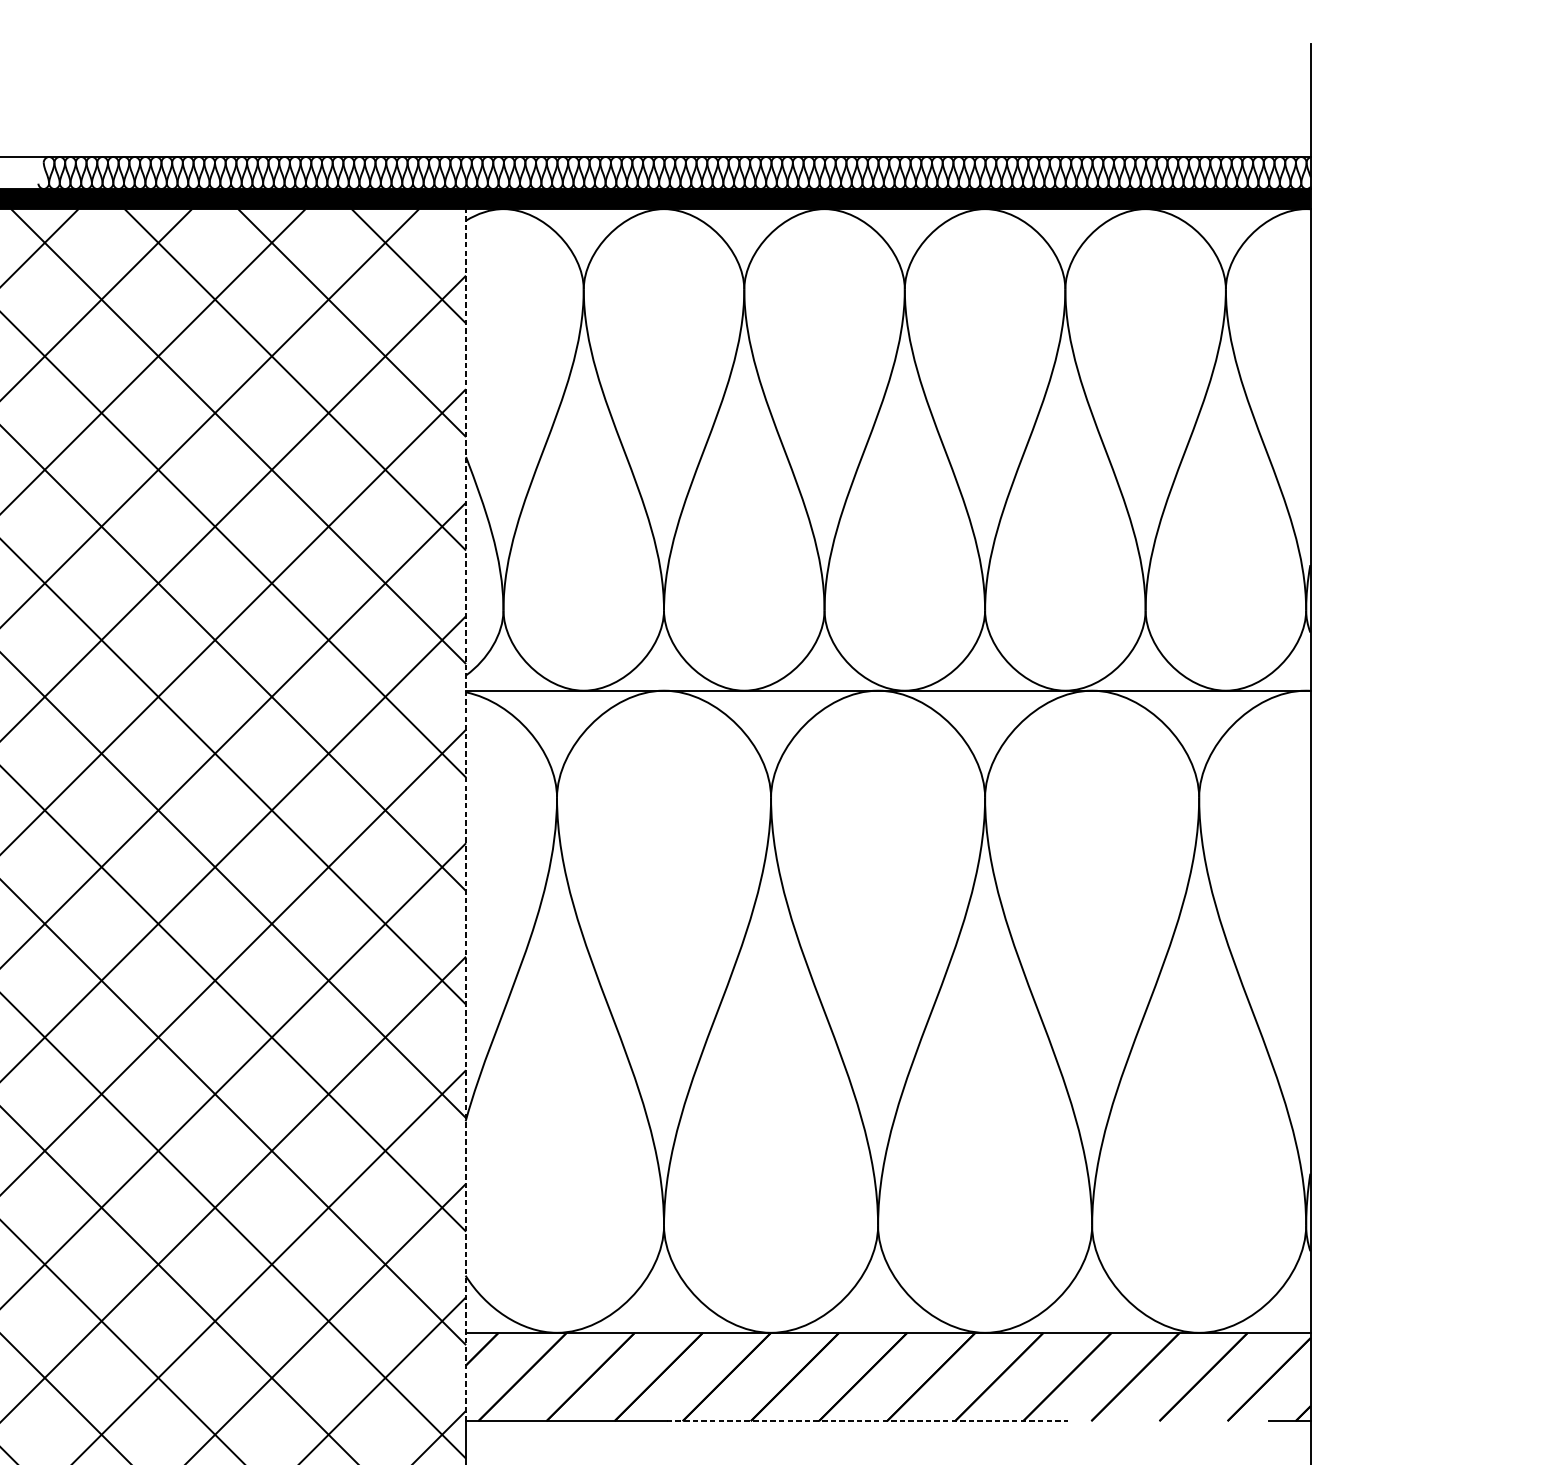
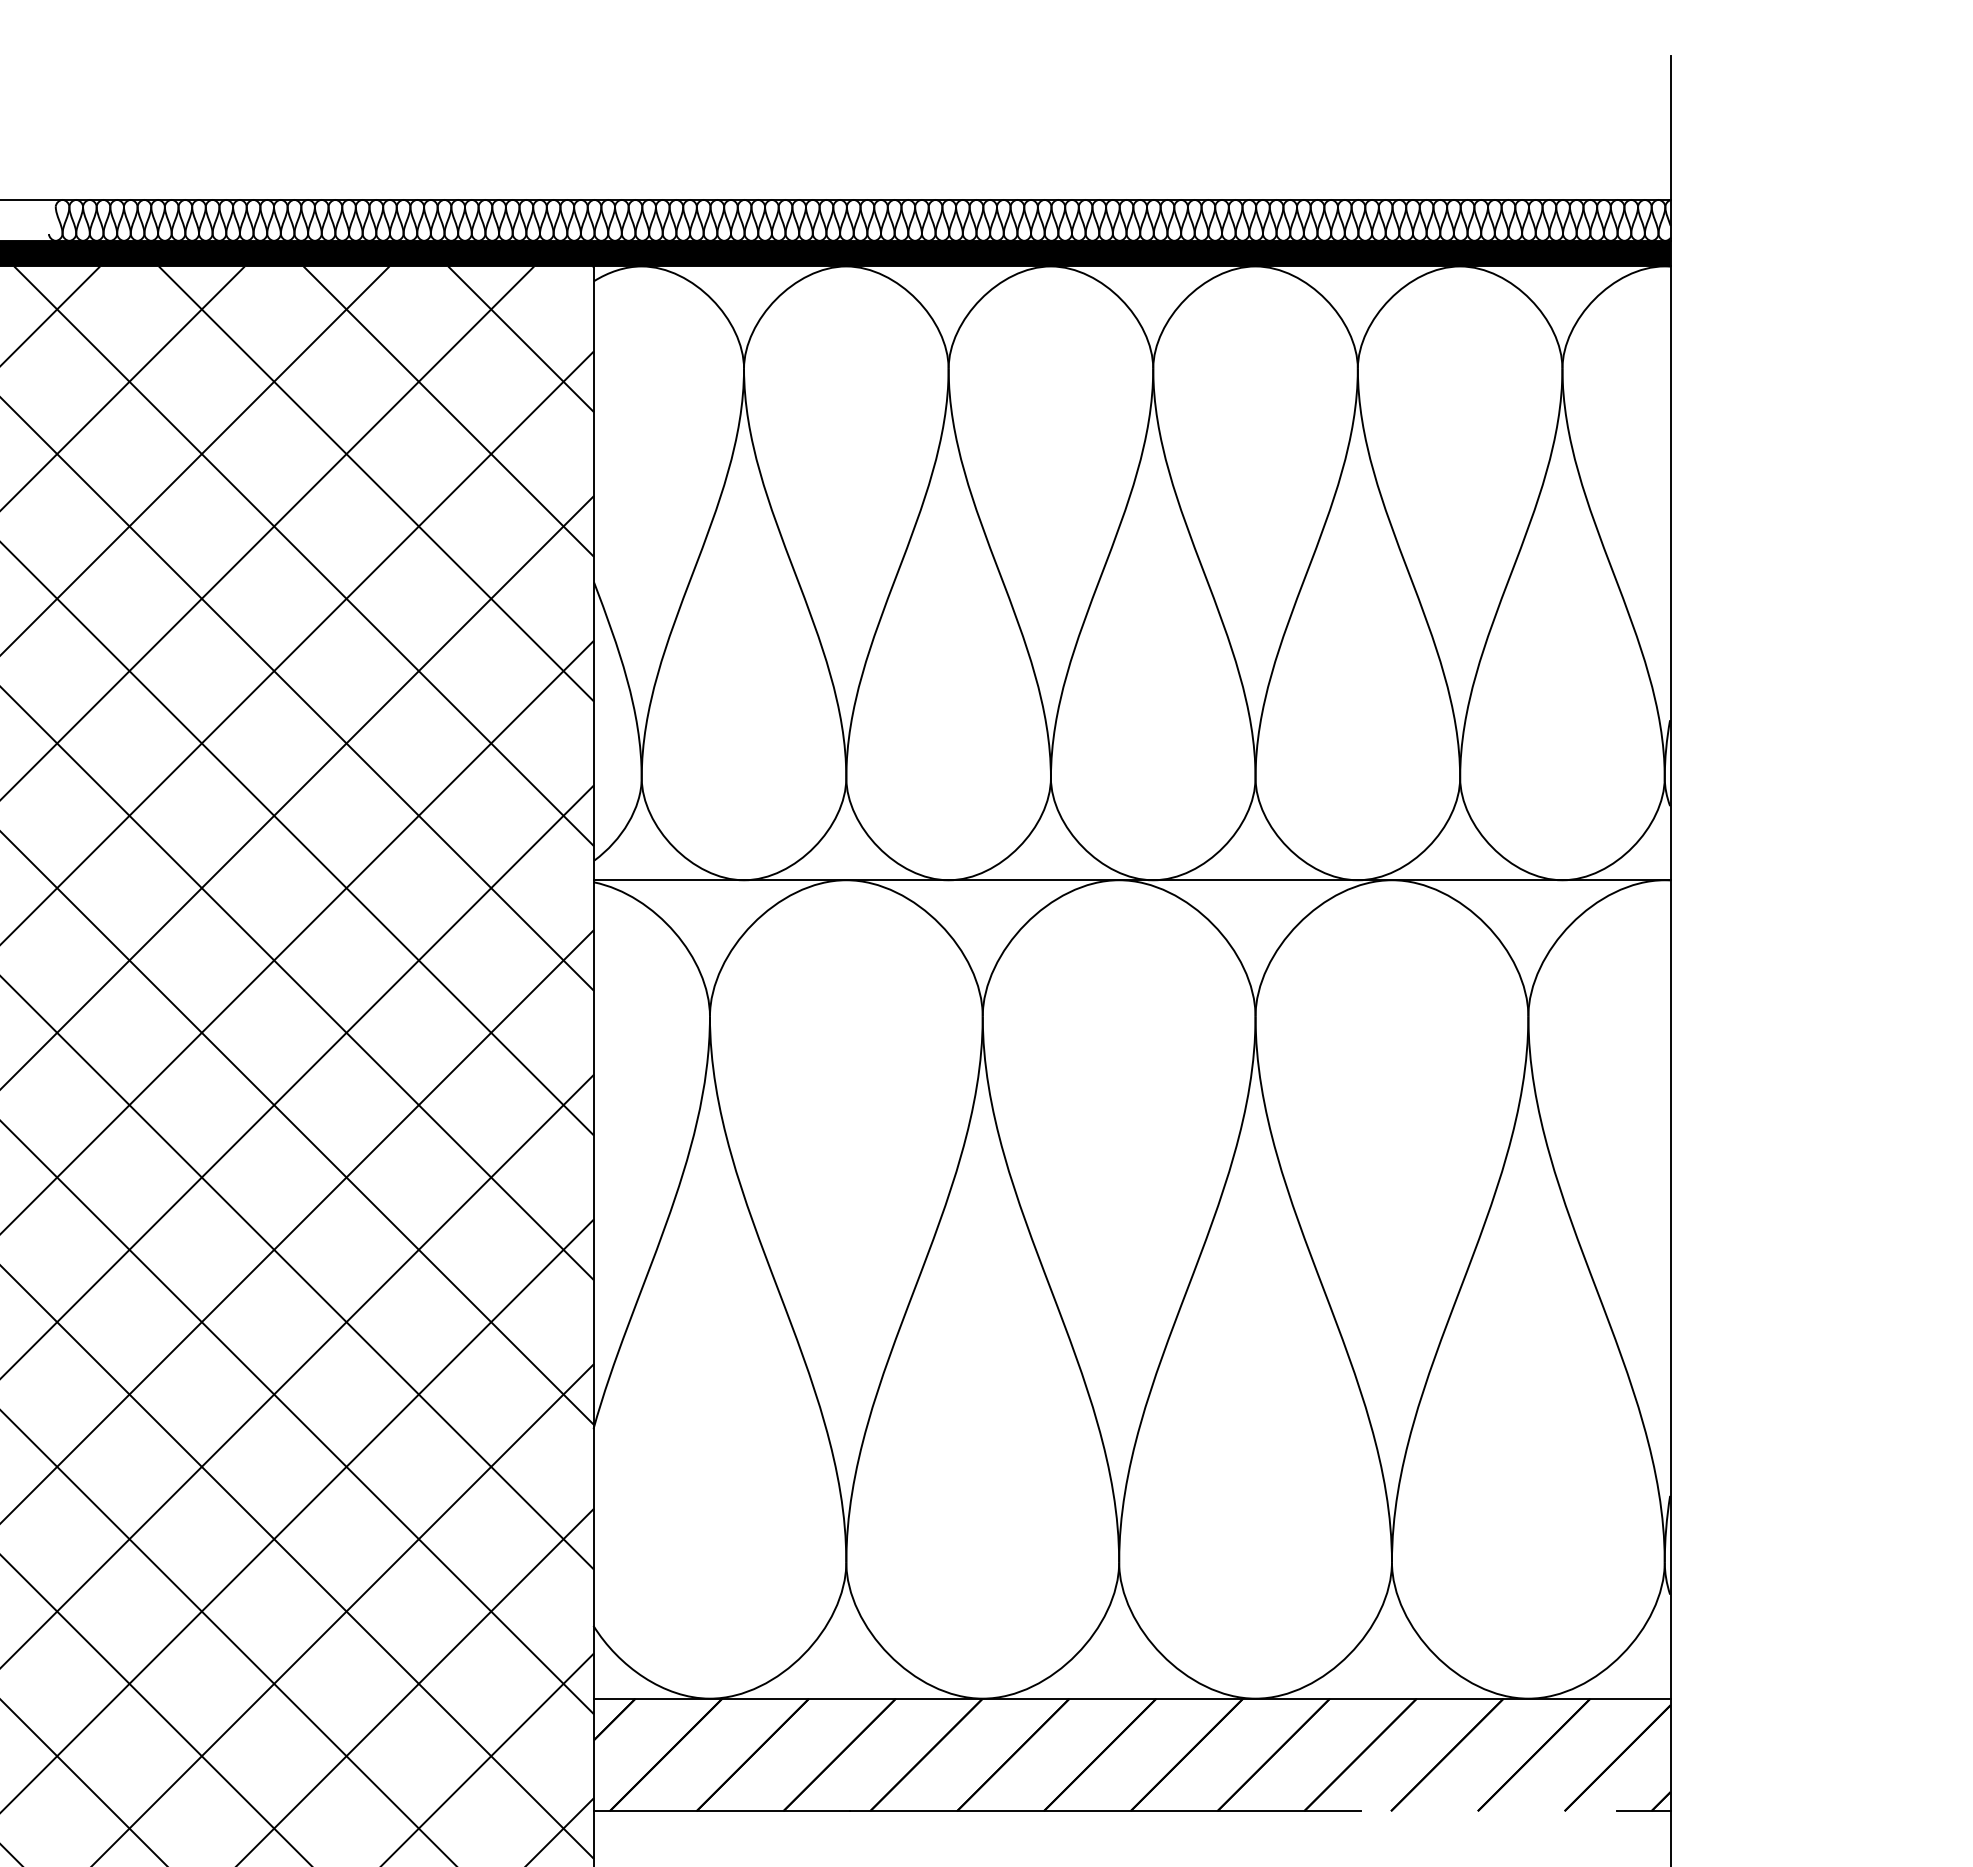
line: (466, 814) -> (594, 1038), dashed -> solid
line: (867, 1421) -> (1105, 1811), dashed -> solid

